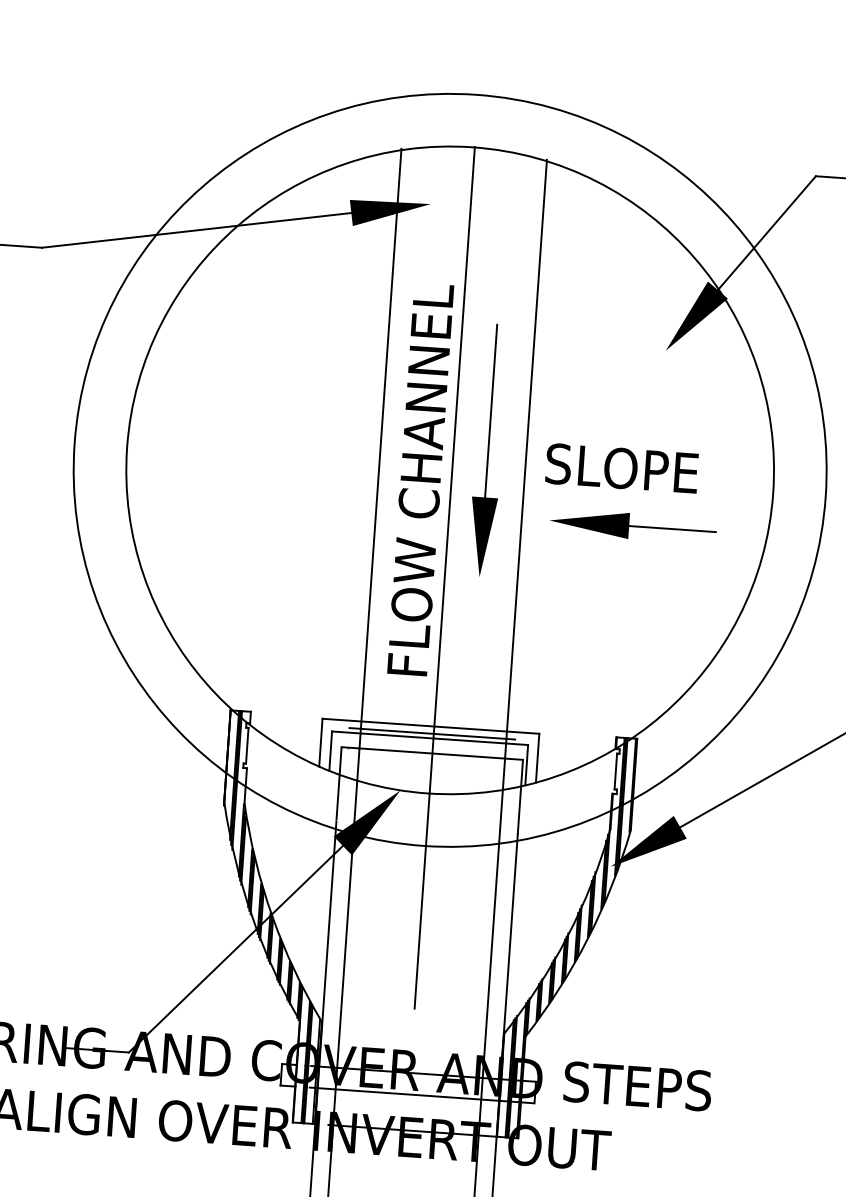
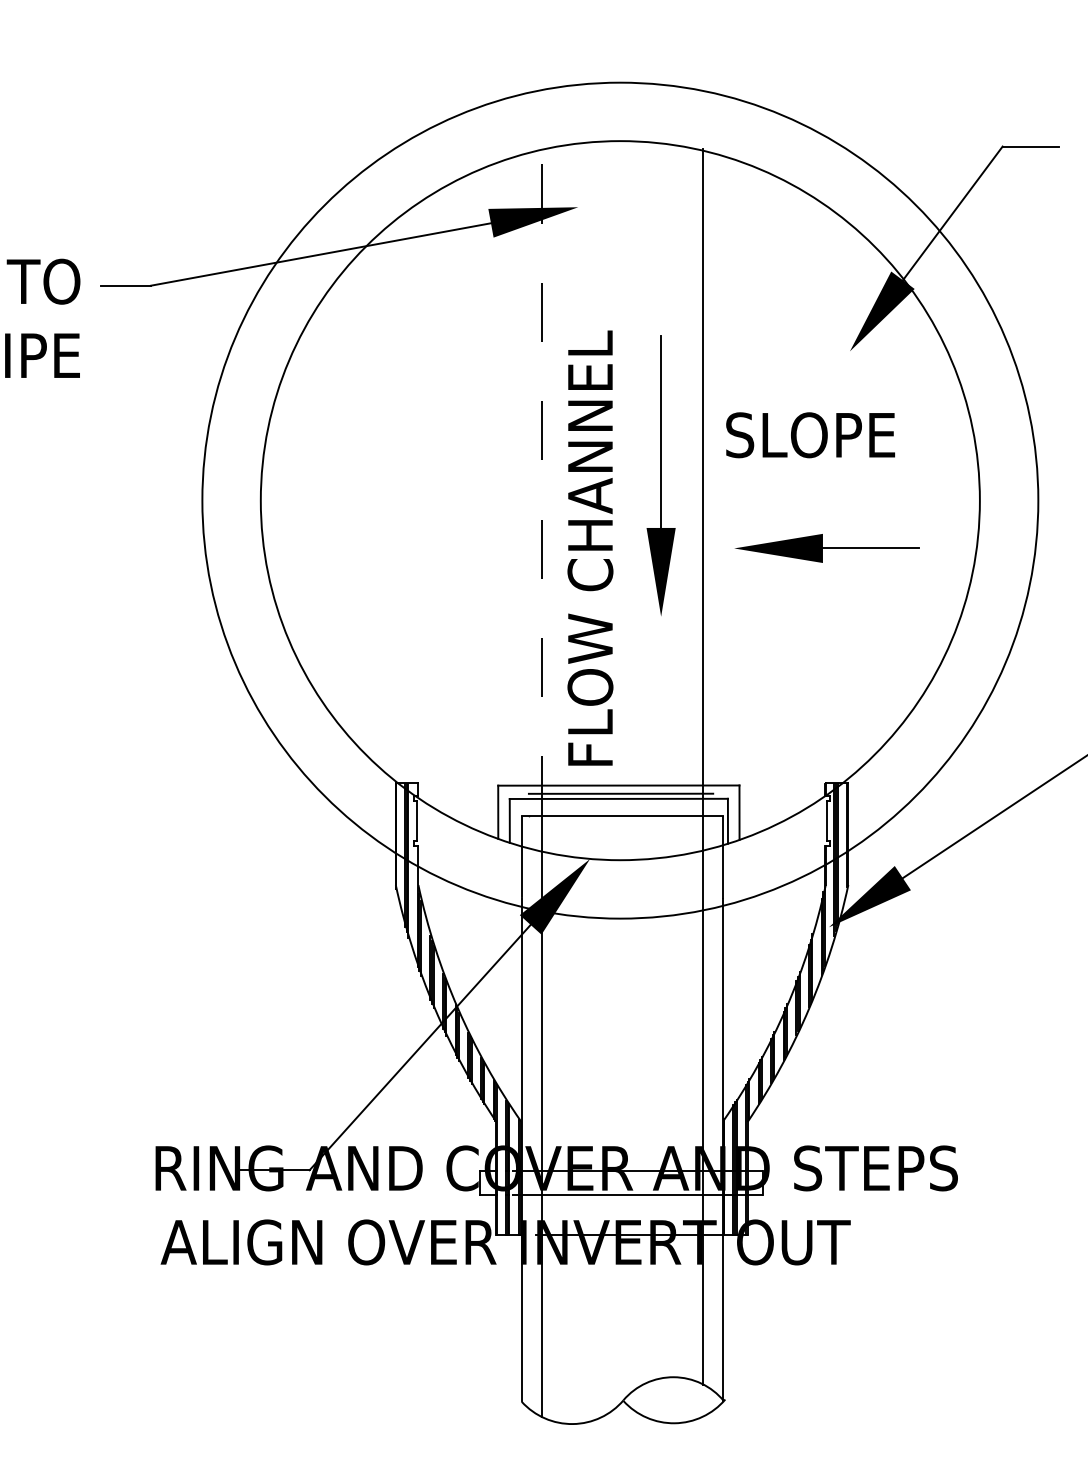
line: (380, 448) -> (541, 481), solid -> dashed
text: (621, 468) -> (810, 435), moved
text: (420, 479) -> (590, 547), moved
line: (444, 577) -> (622, 619), removed

